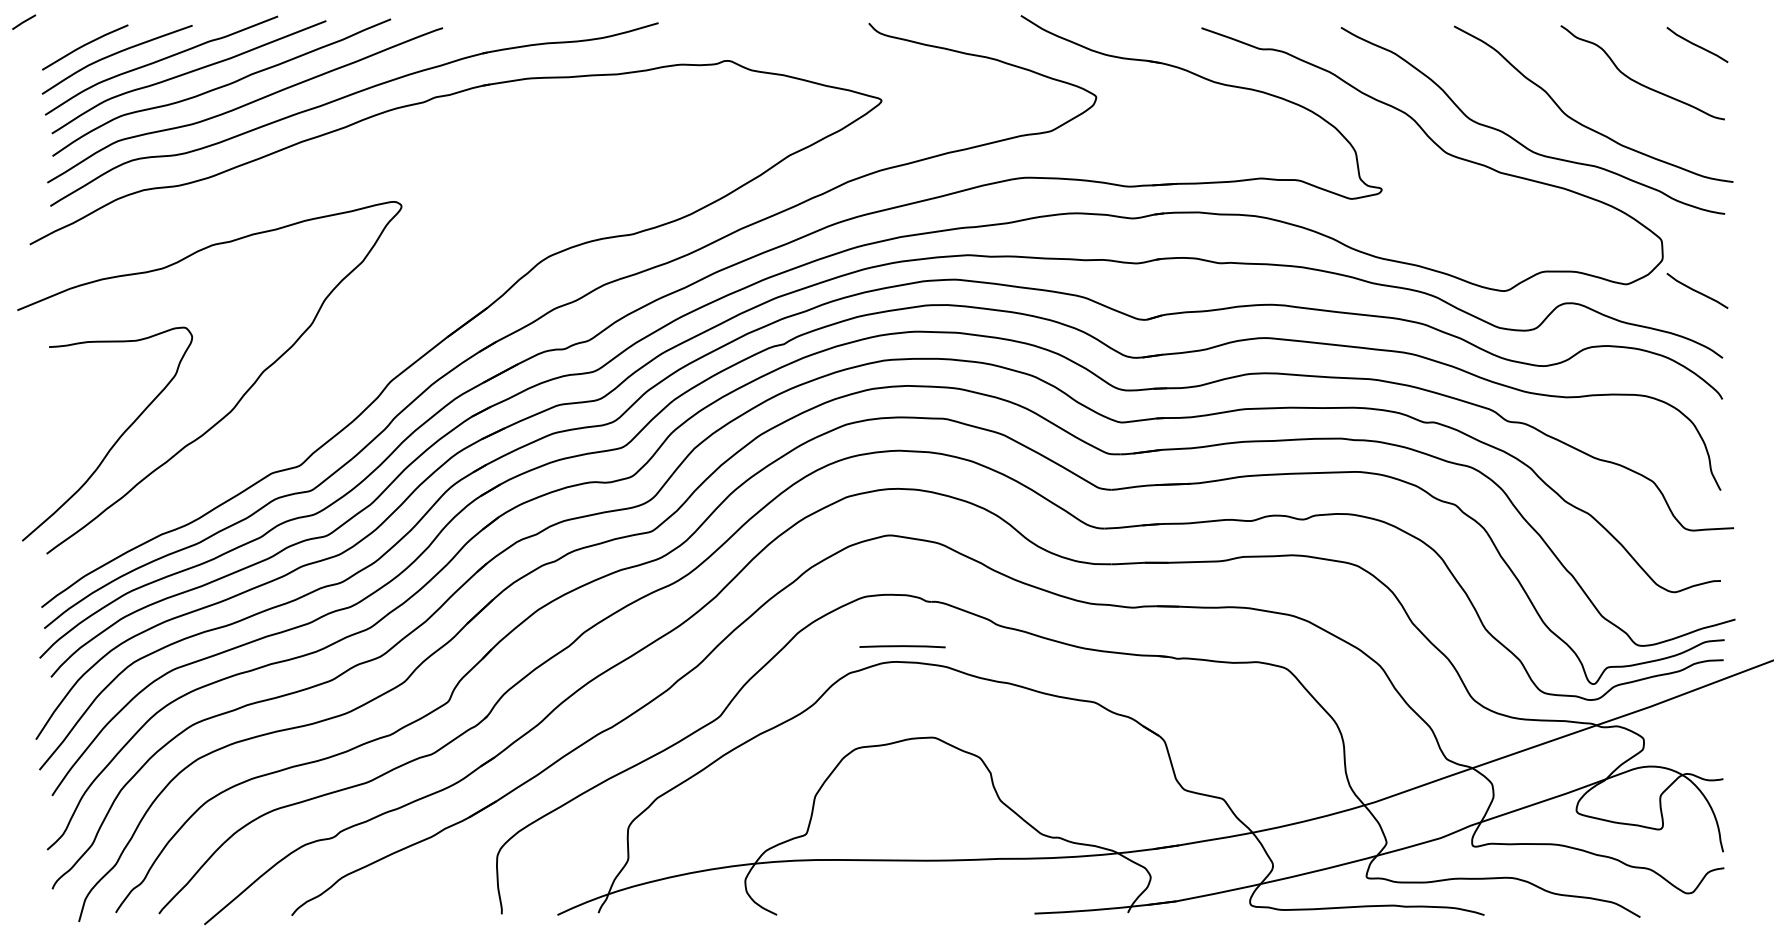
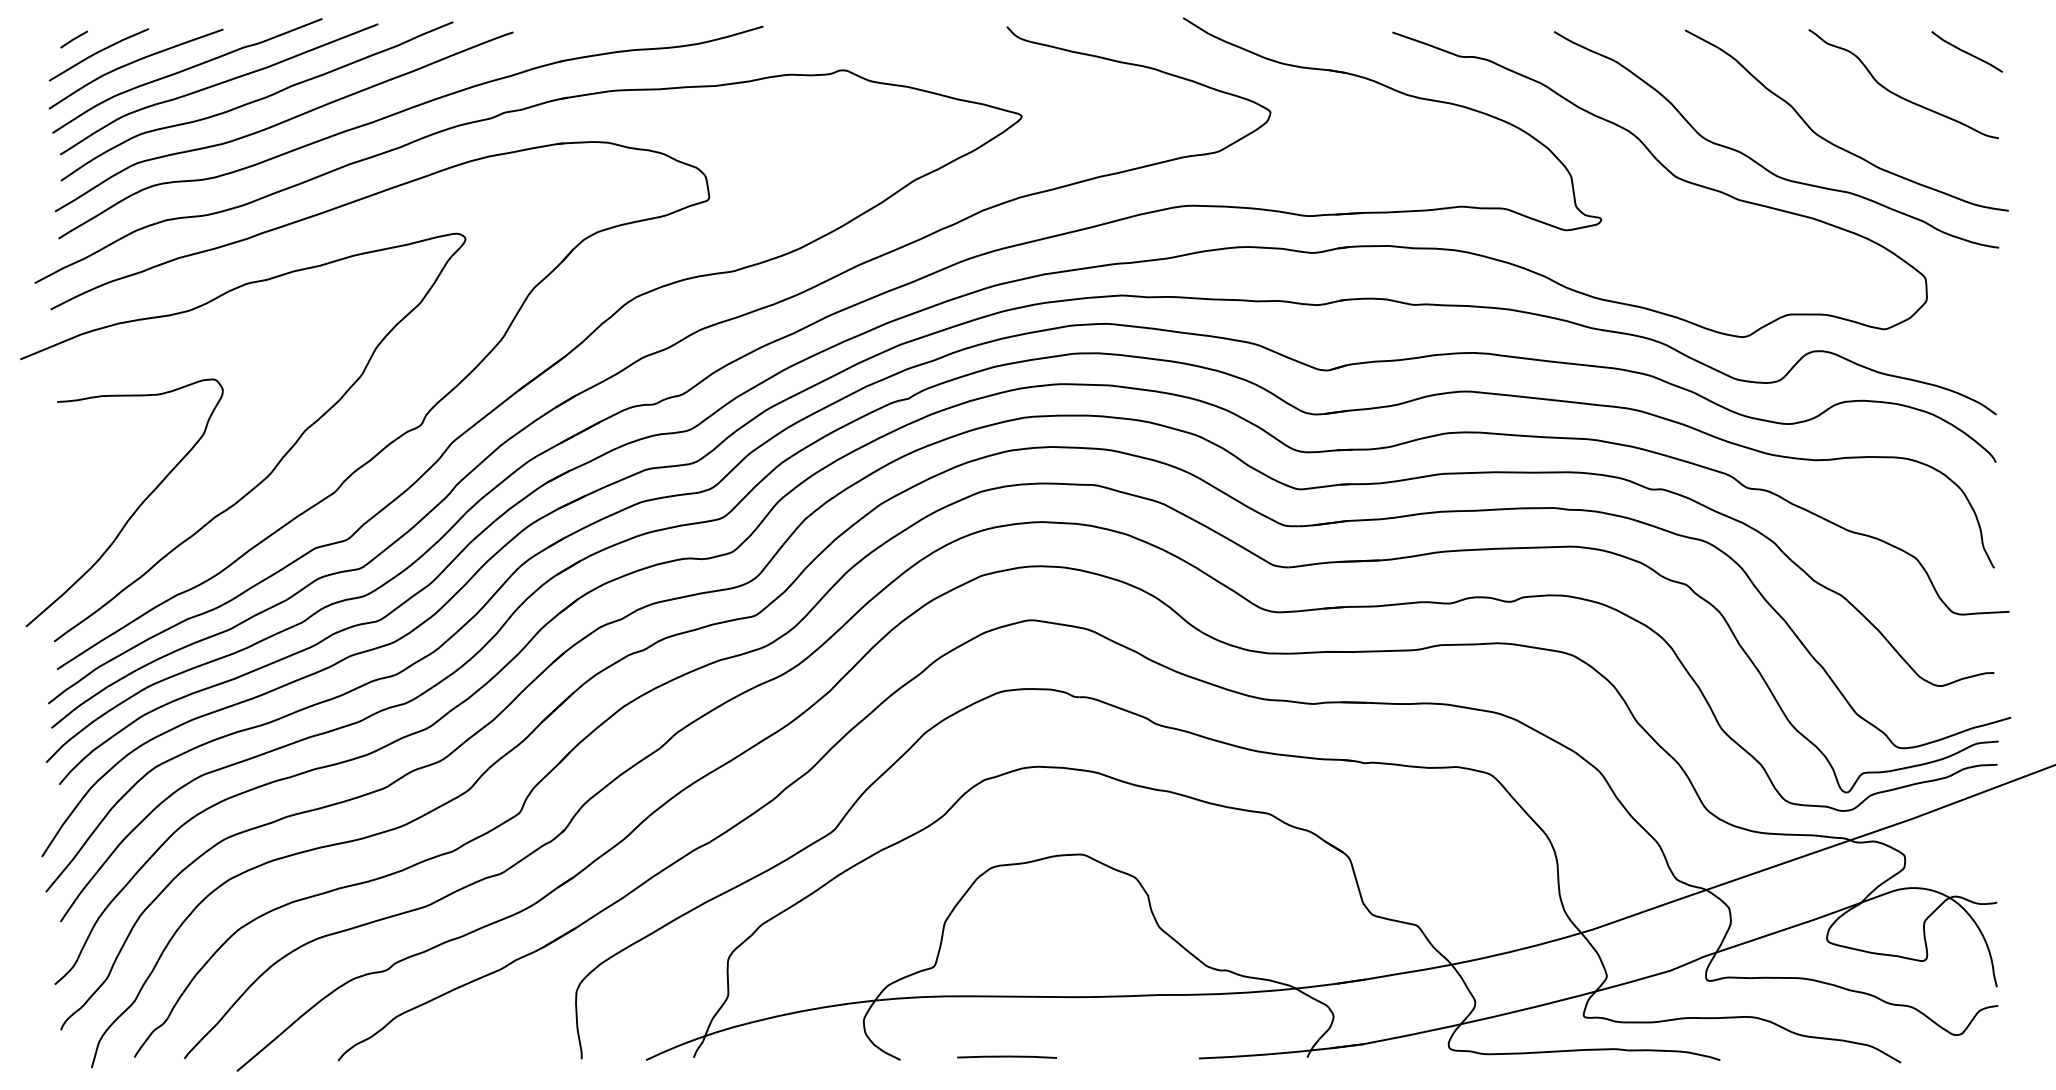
line: (23, 22) -> (73, 39), moved
curve: (1696, 290) -> (1966, 336), removed
part: (347, 374) -> (402, 433), added
line: (902, 646) -> (1006, 1056), moved

